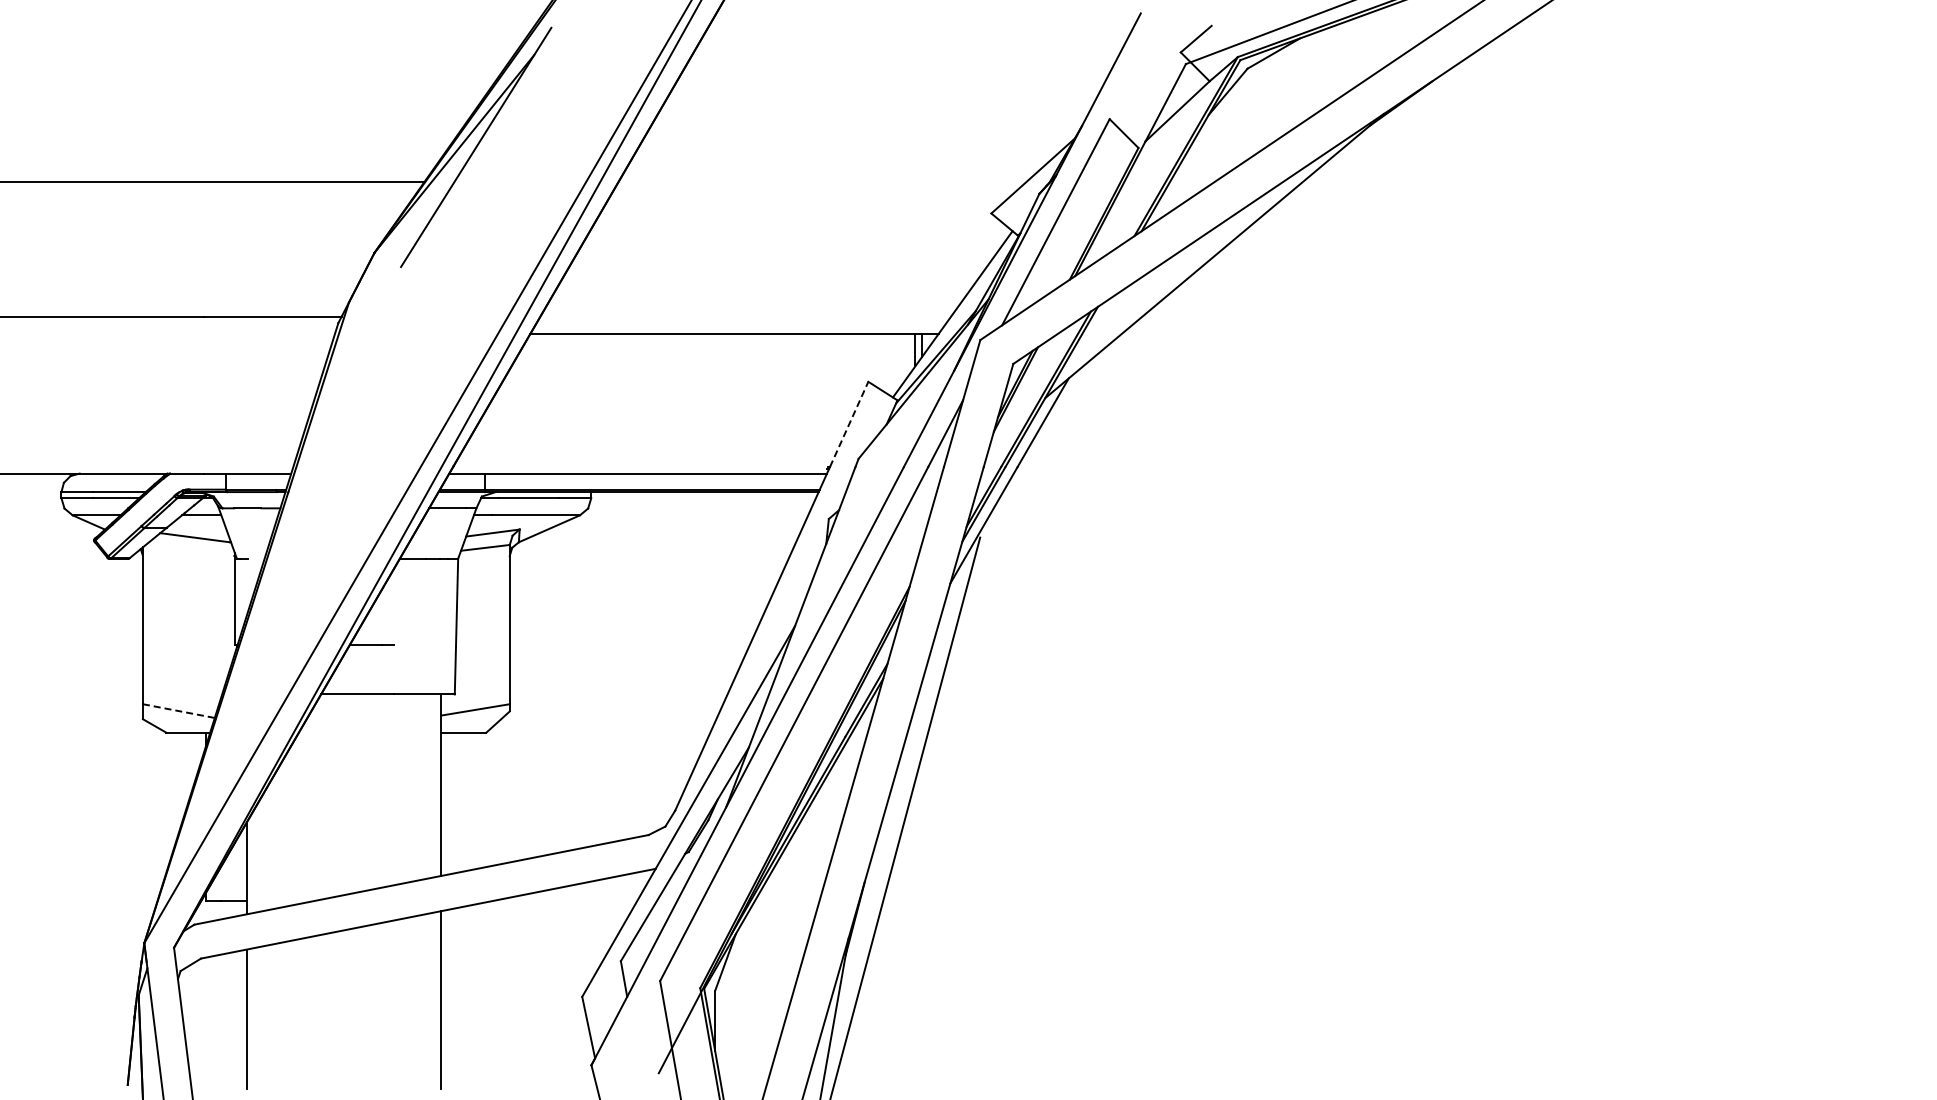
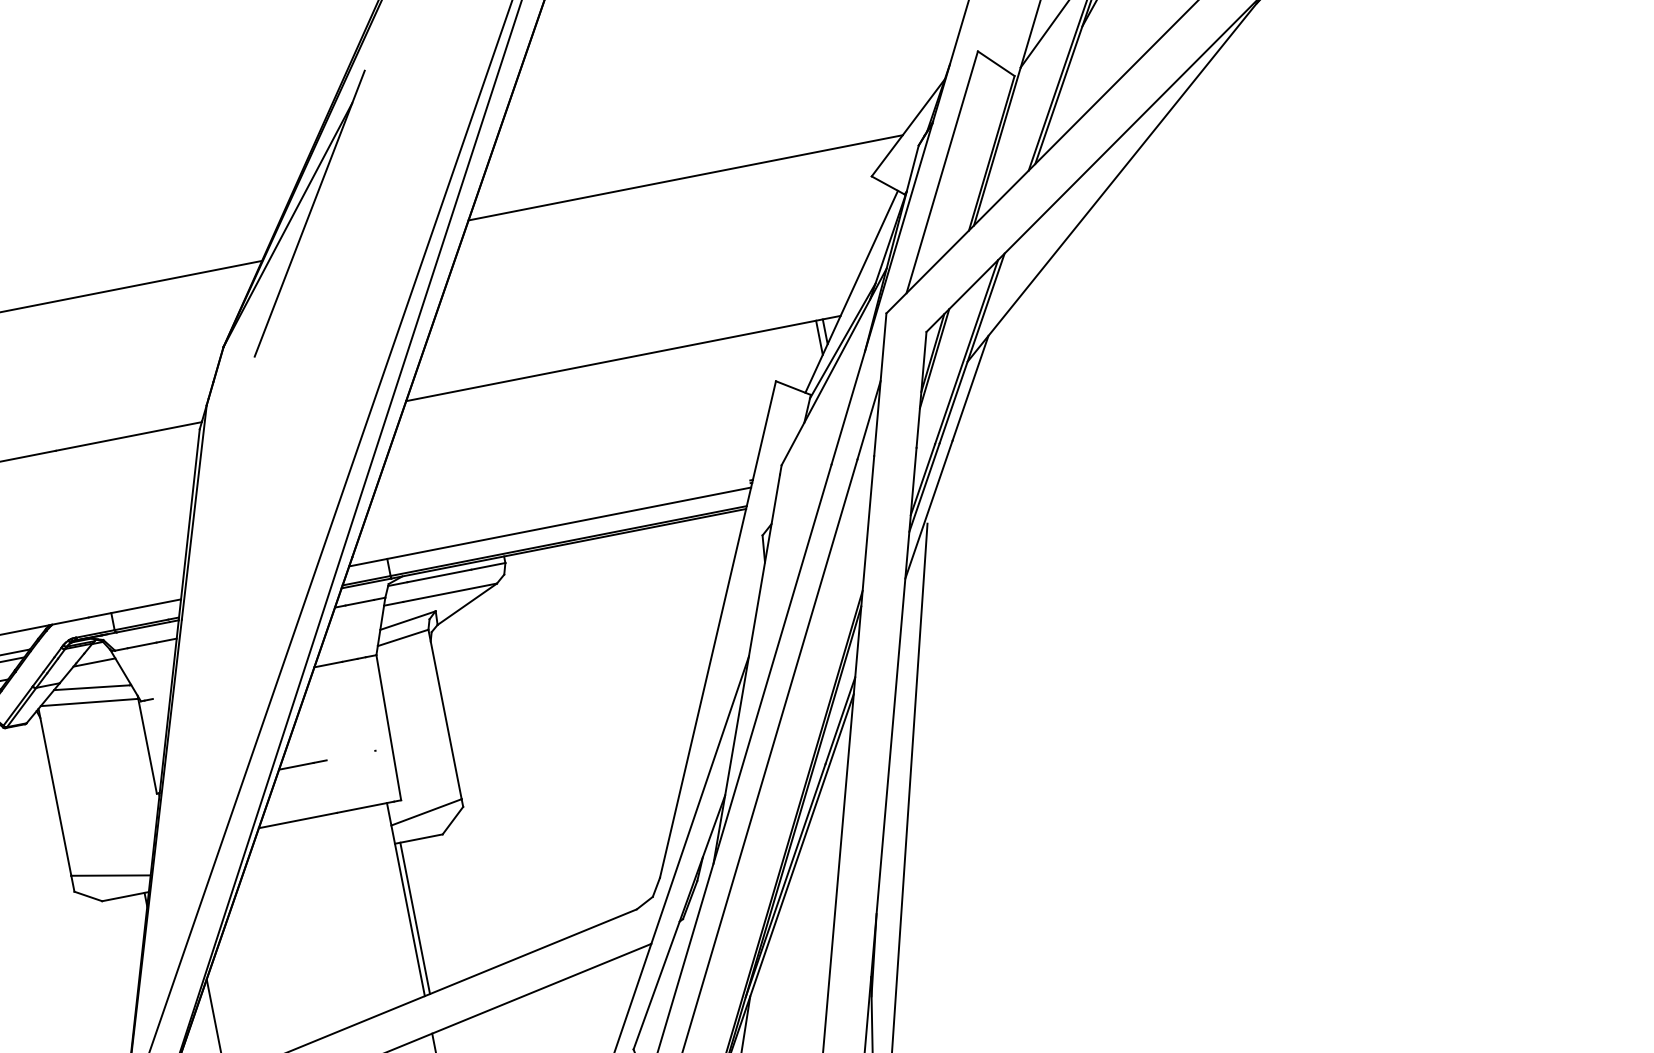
line: (822, 181) -> (685, 177), added
line: (849, 424) -> (764, 430), dashed -> solid
line: (189, 550) -> (88, 702), added
line: (178, 711) -> (110, 876), dashed -> solid
line: (446, 803) -> (415, 918), added

